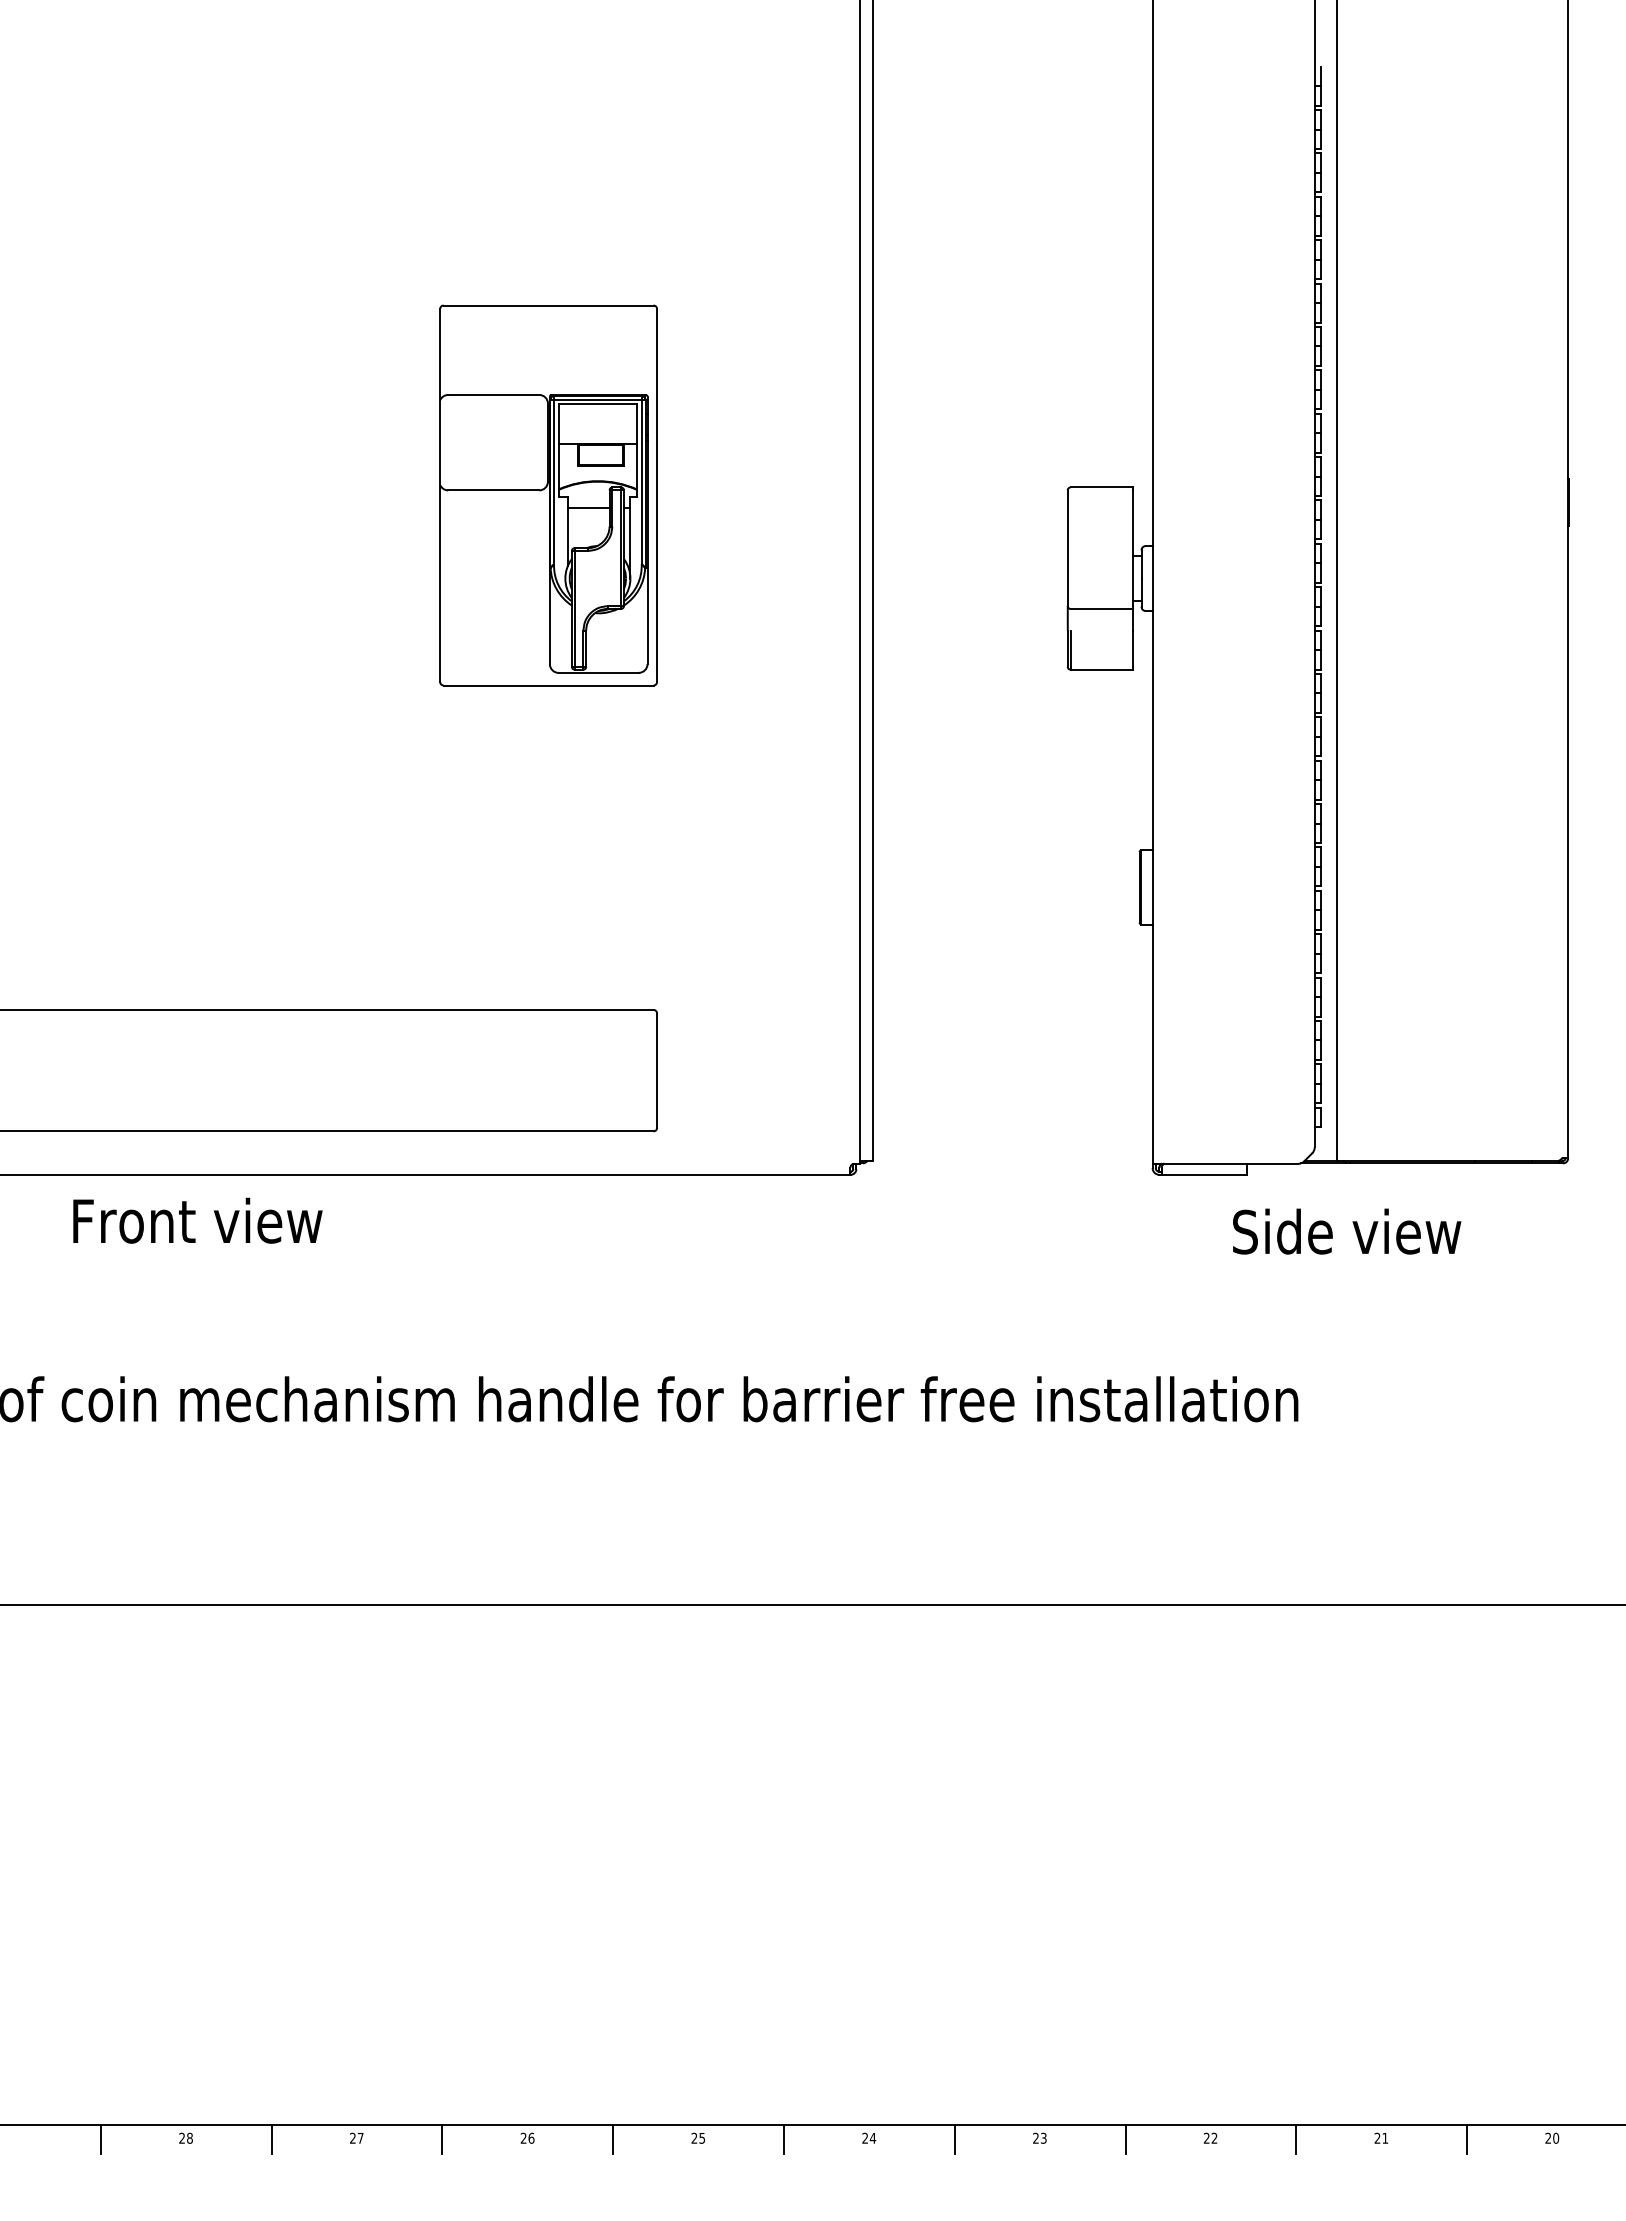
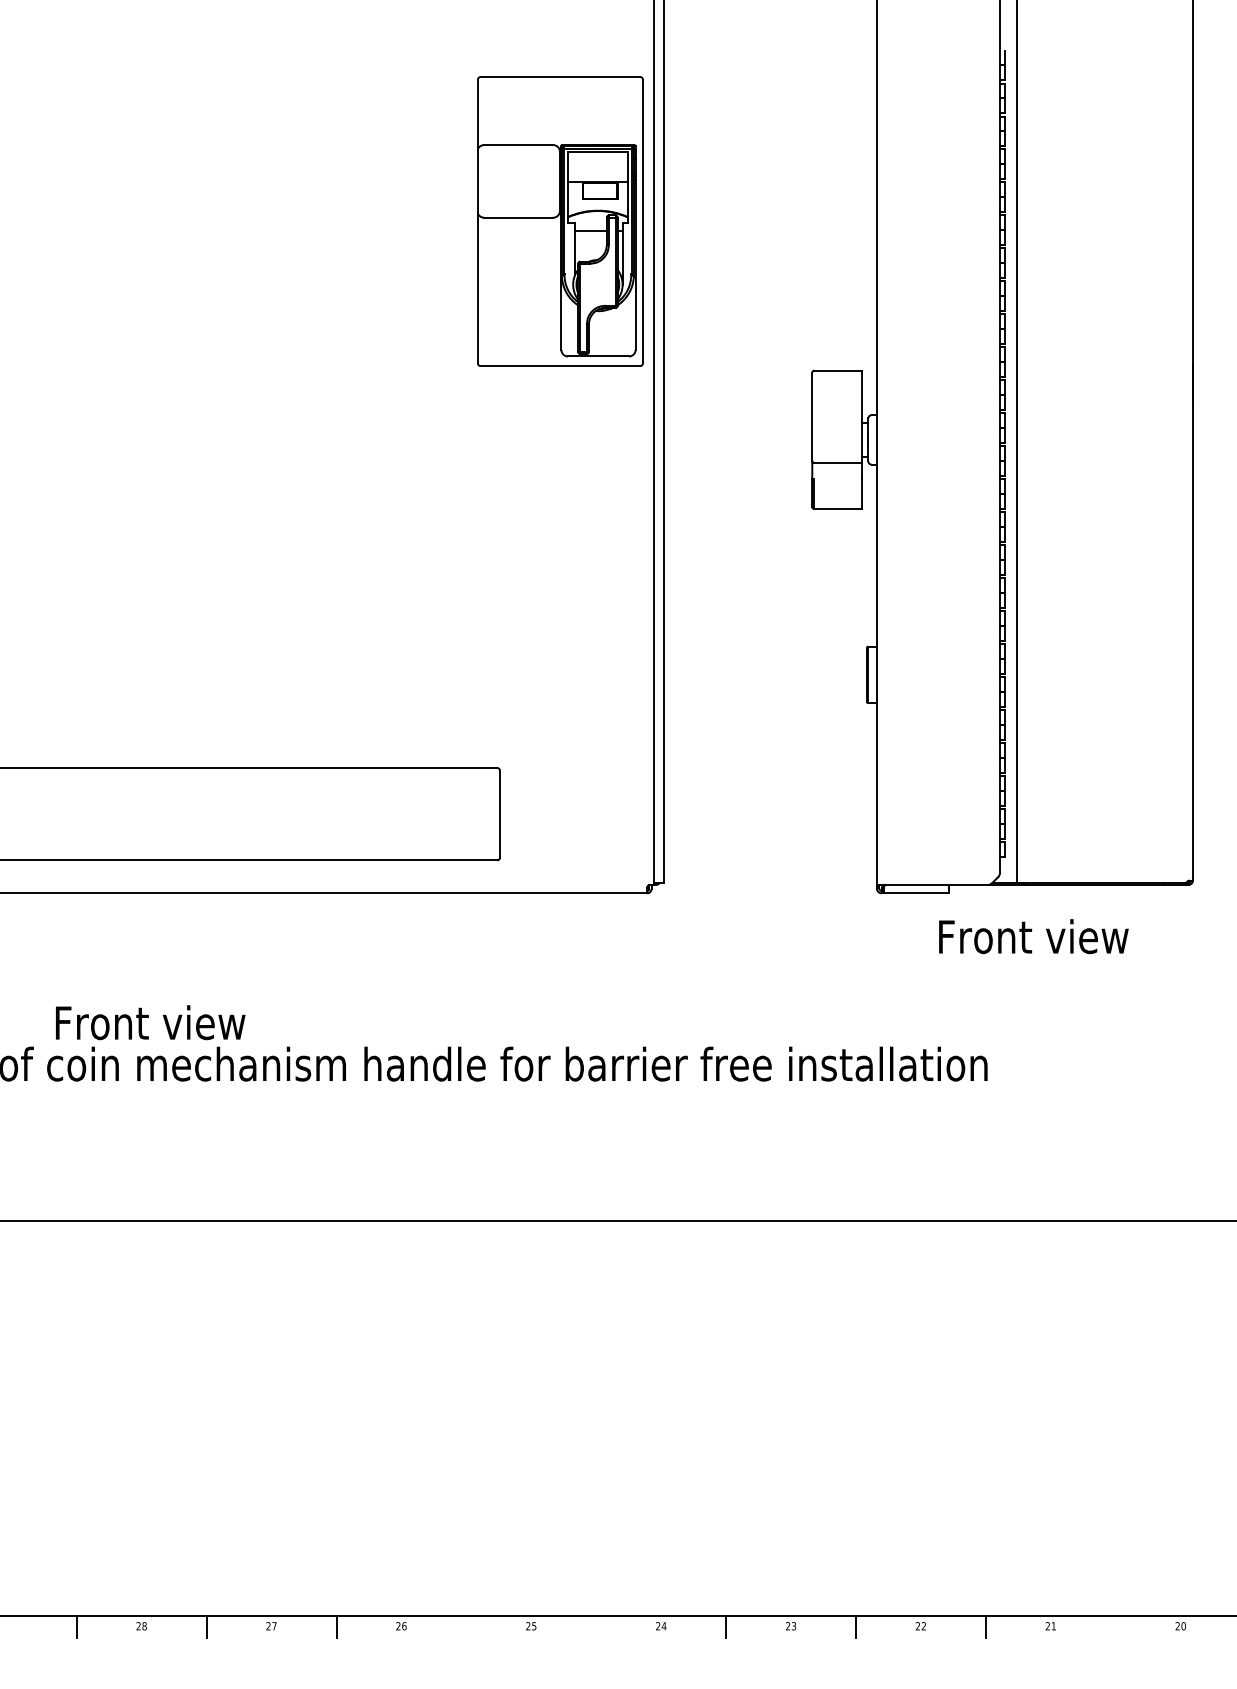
part: (548, 495) -> (560, 221), moved
text: (197, 1220) -> (150, 1022), moved
text: (1358, 1231) -> (1033, 936), Side view -> Front view
line: (613, 2139) -> (466, 1627), removed
line: (784, 2139) -> (596, 1627), removed
line: (1467, 2139) -> (1116, 1627), removed

